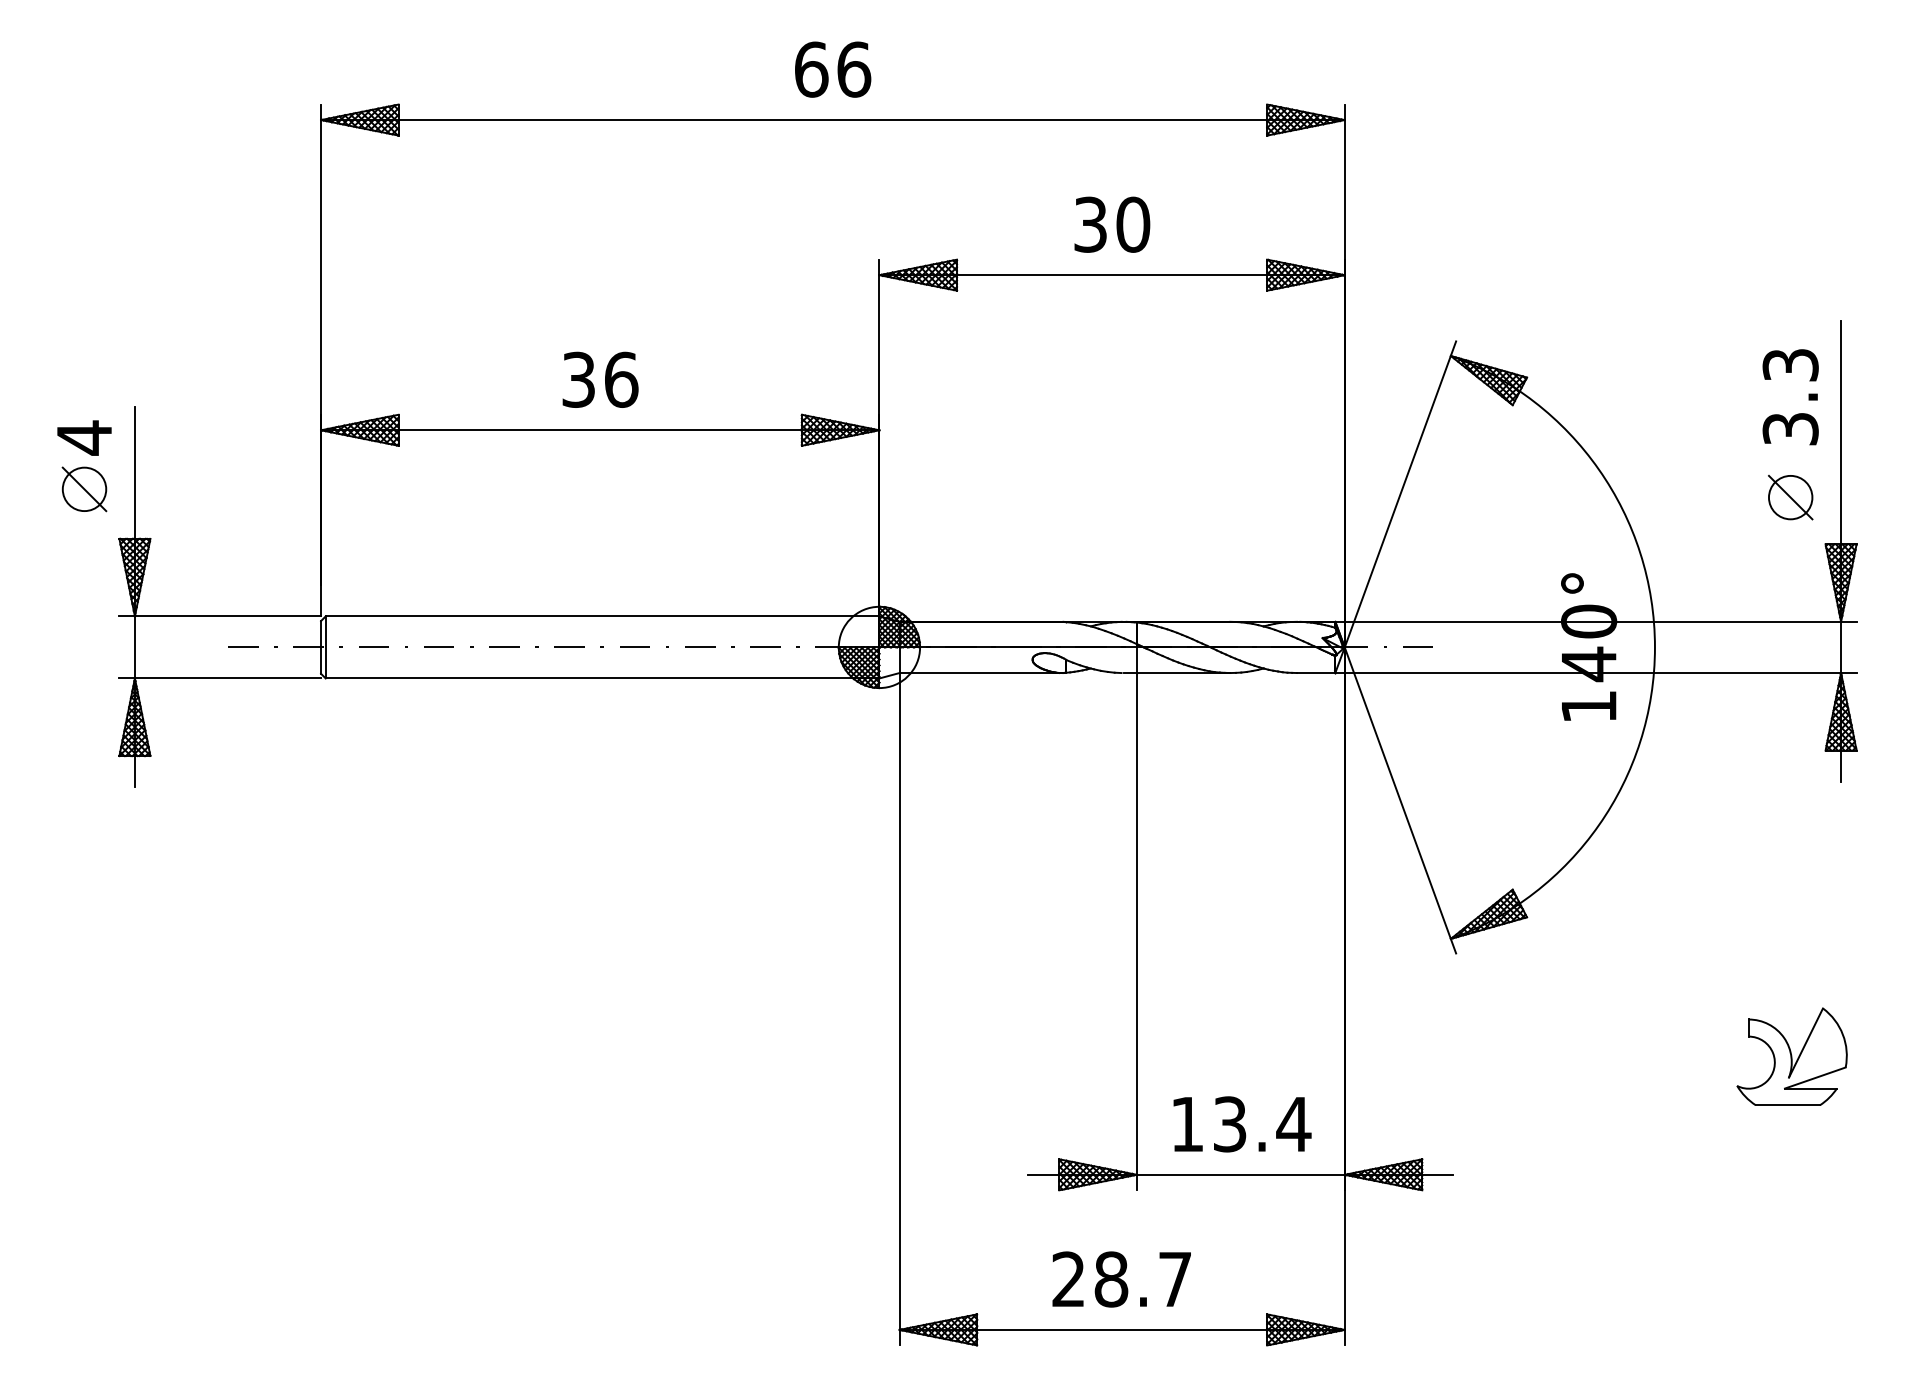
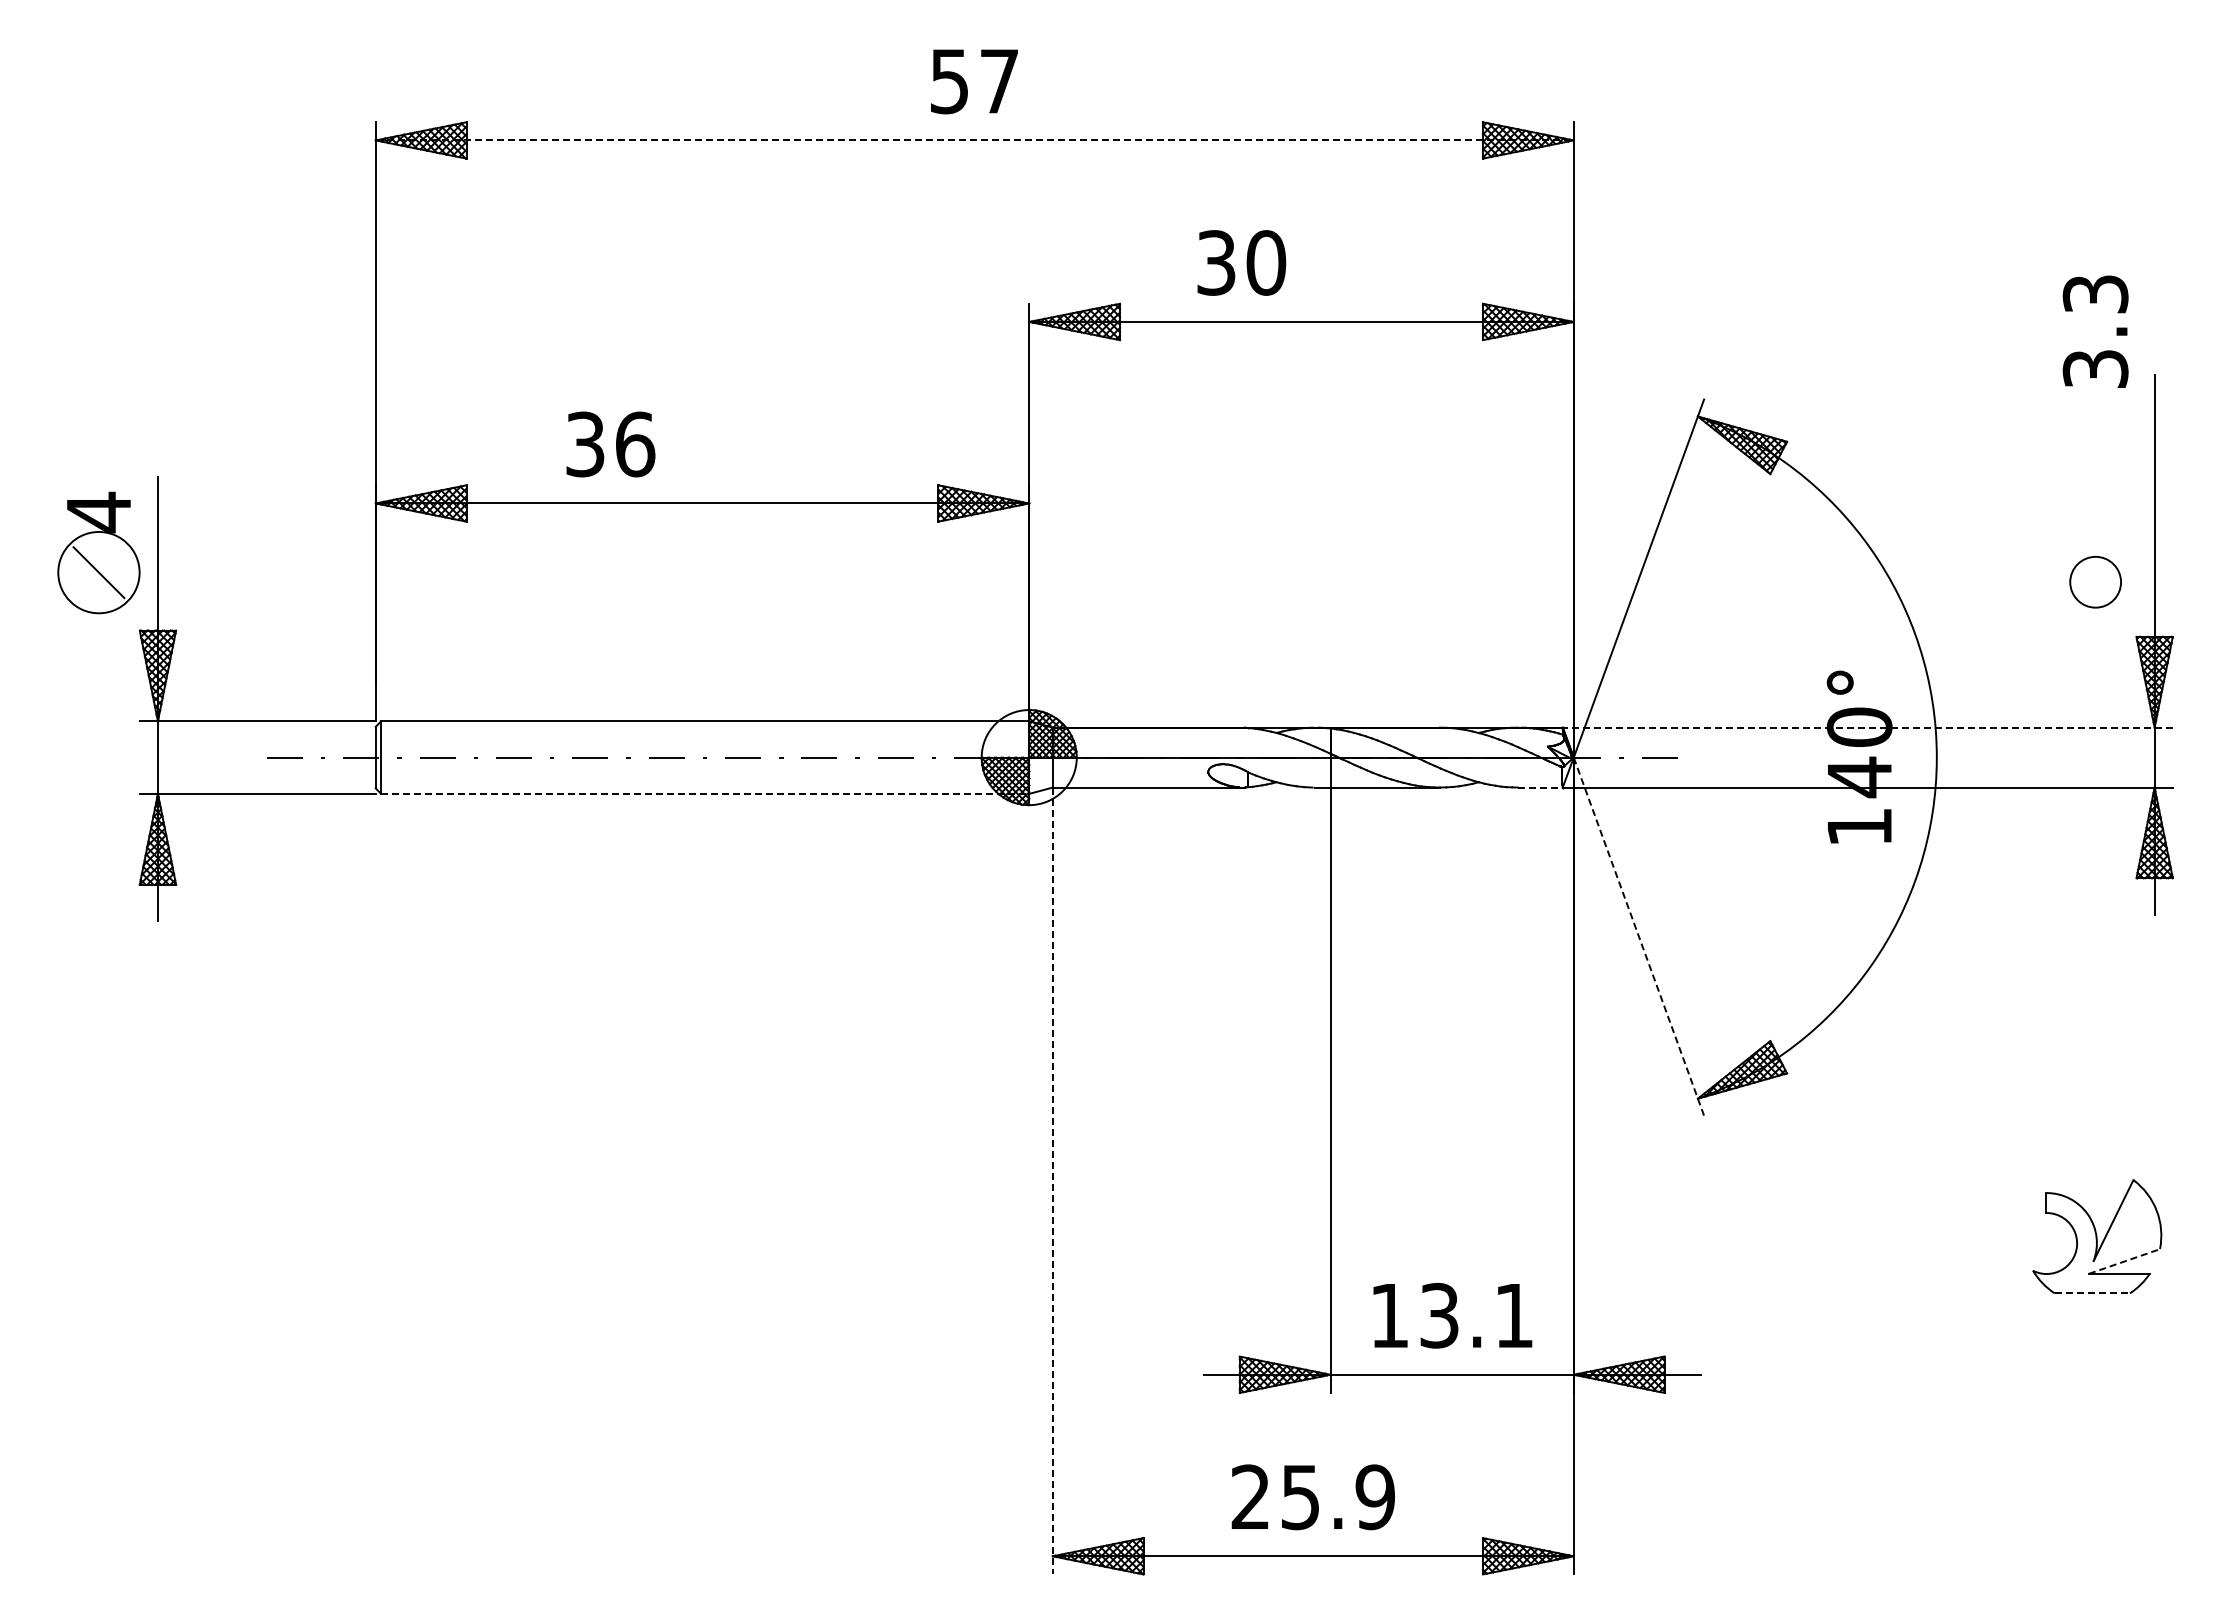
text: (832, 69) -> (974, 81), 66 -> 57
line: (833, 120) -> (975, 140), solid -> dashed
text: (1112, 224) -> (1241, 262), moved
text: (600, 379) -> (610, 444), moved
text: (1790, 396) -> (2095, 331), moved
circle: (84, 489) -> (98, 572), size x1.6
line: (1790, 496) -> (2095, 581), removed
line: (1595, 621) -> (1867, 727), solid -> dashed
line: (1316, 672) -> (1540, 787), solid -> dashed
line: (602, 678) -> (705, 793), solid -> dashed
line: (1400, 800) -> (1638, 936), solid -> dashed
line: (899, 1009) -> (1052, 1181), solid -> dashed
line: (1815, 1078) -> (2124, 1261), solid -> dashed
line: (1788, 1105) -> (2092, 1293), solid -> dashed
text: (1293, 1124) -> (1513, 1315), 13.4 -> 13.1
text: (1142, 1279) -> (1337, 1497), 28.7 -> 25.9

